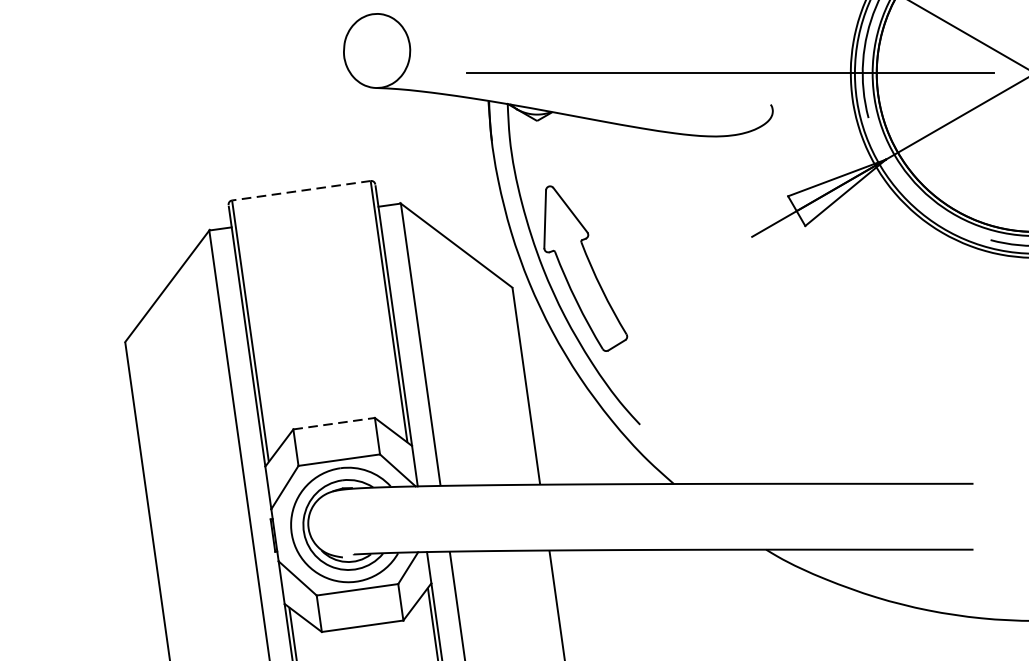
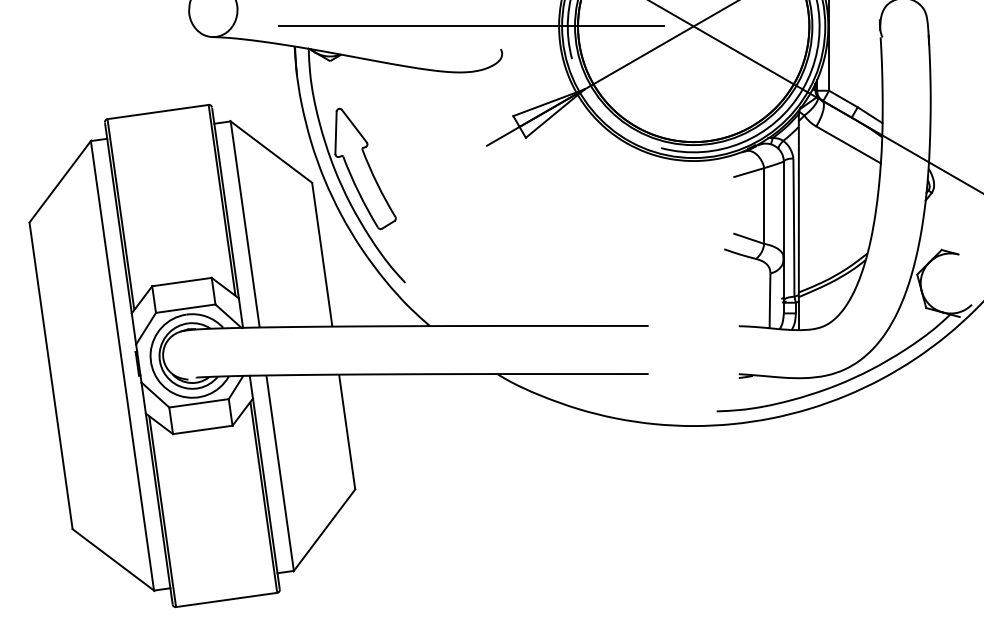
line: (300, 191) -> (157, 112), dashed -> solid
line: (334, 424) -> (182, 282), dashed -> solid

